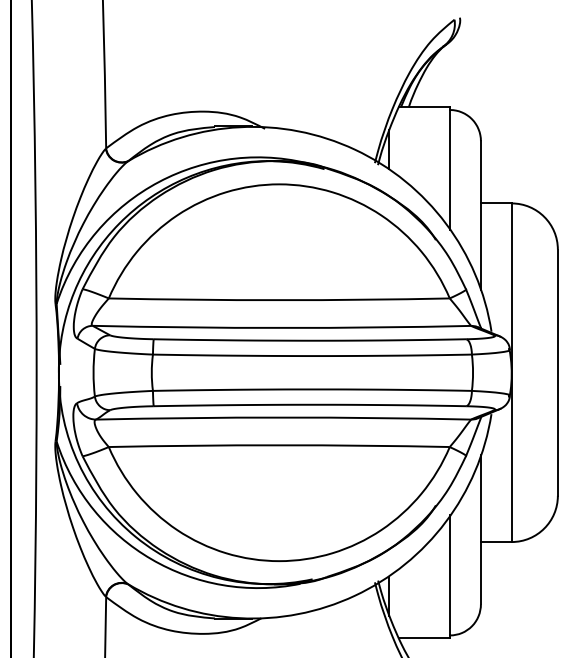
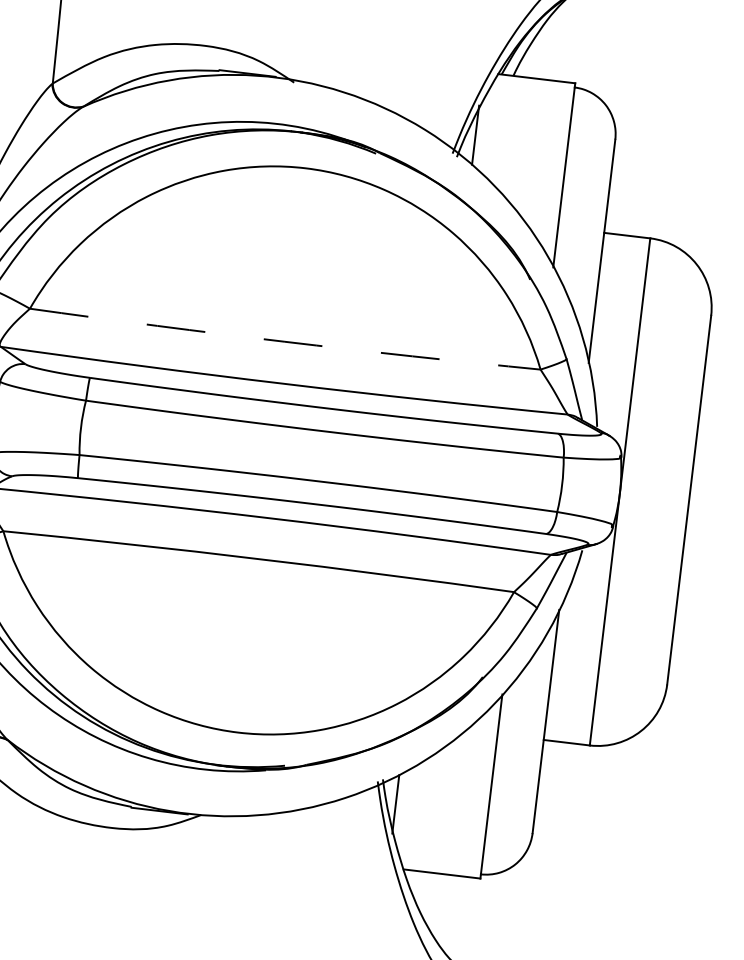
arc: (279, 300) -> (285, 342), solid -> dashed

